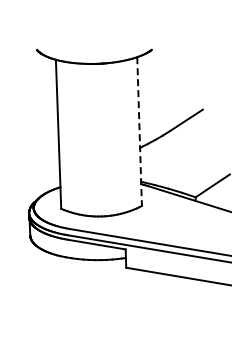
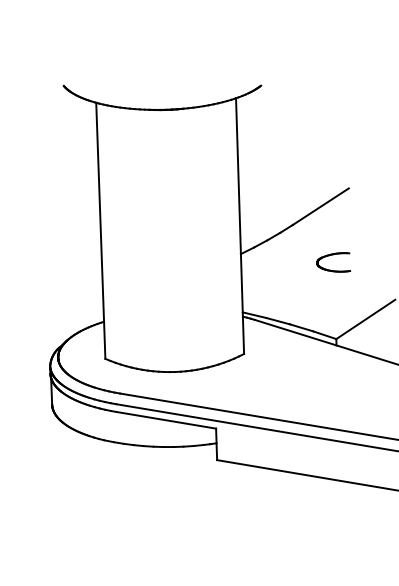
line: (139, 132) -> (239, 227), dashed -> solid
part: (193, 152) -> (332, 262), added

